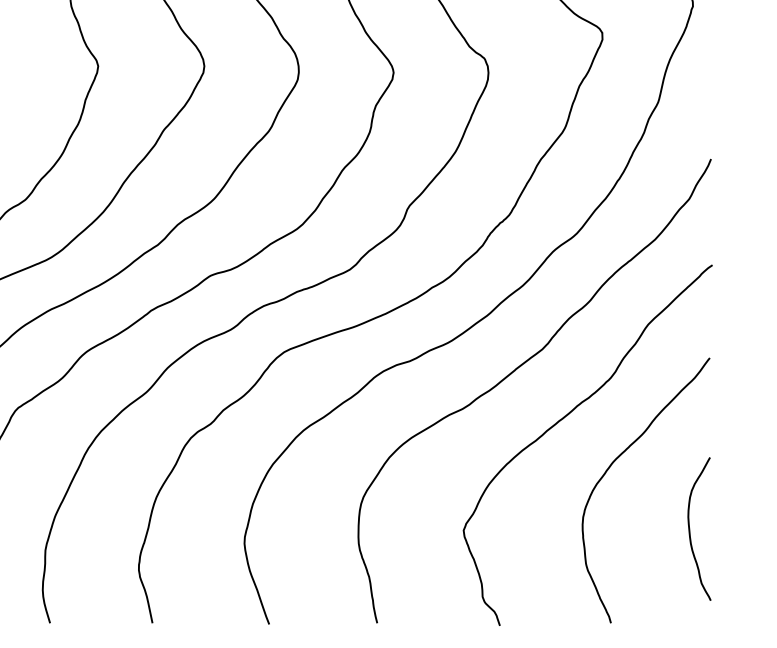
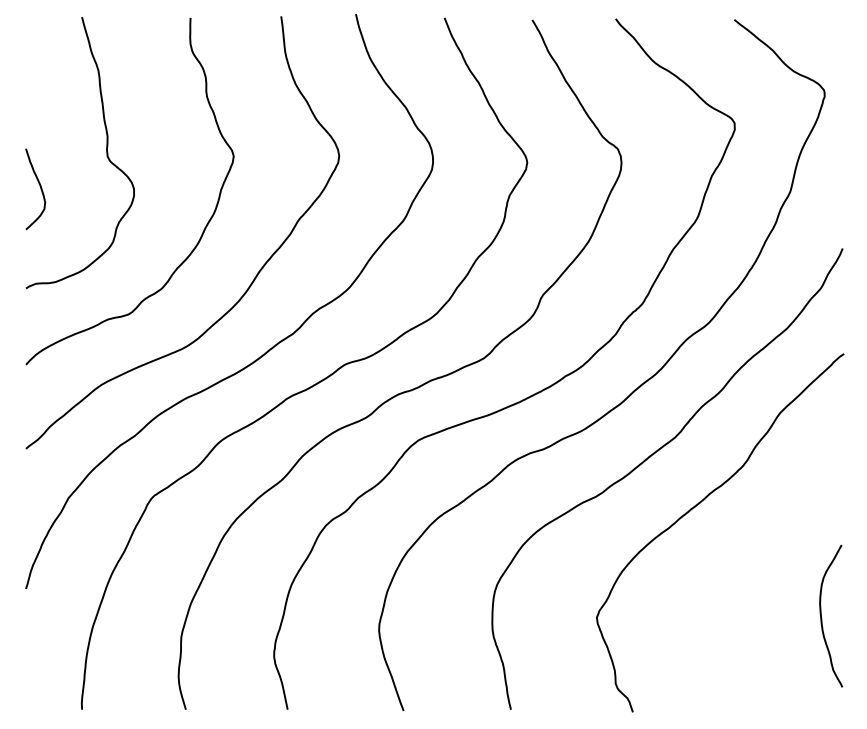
curve: (614, 462) -> (746, 550), removed

